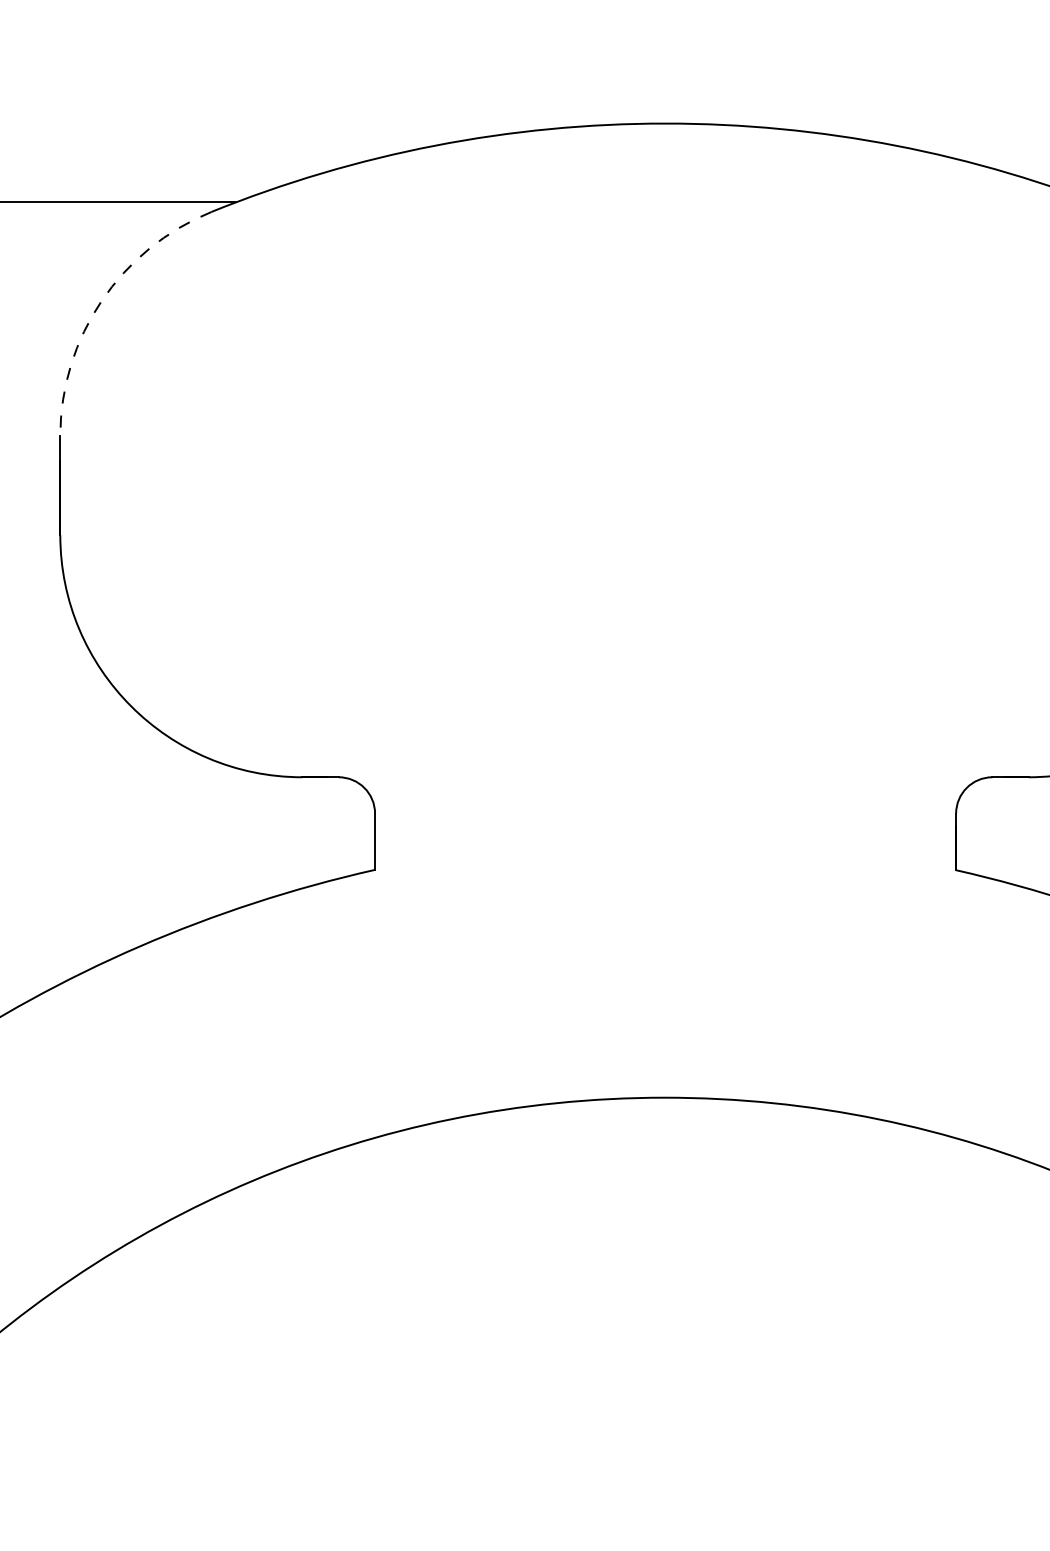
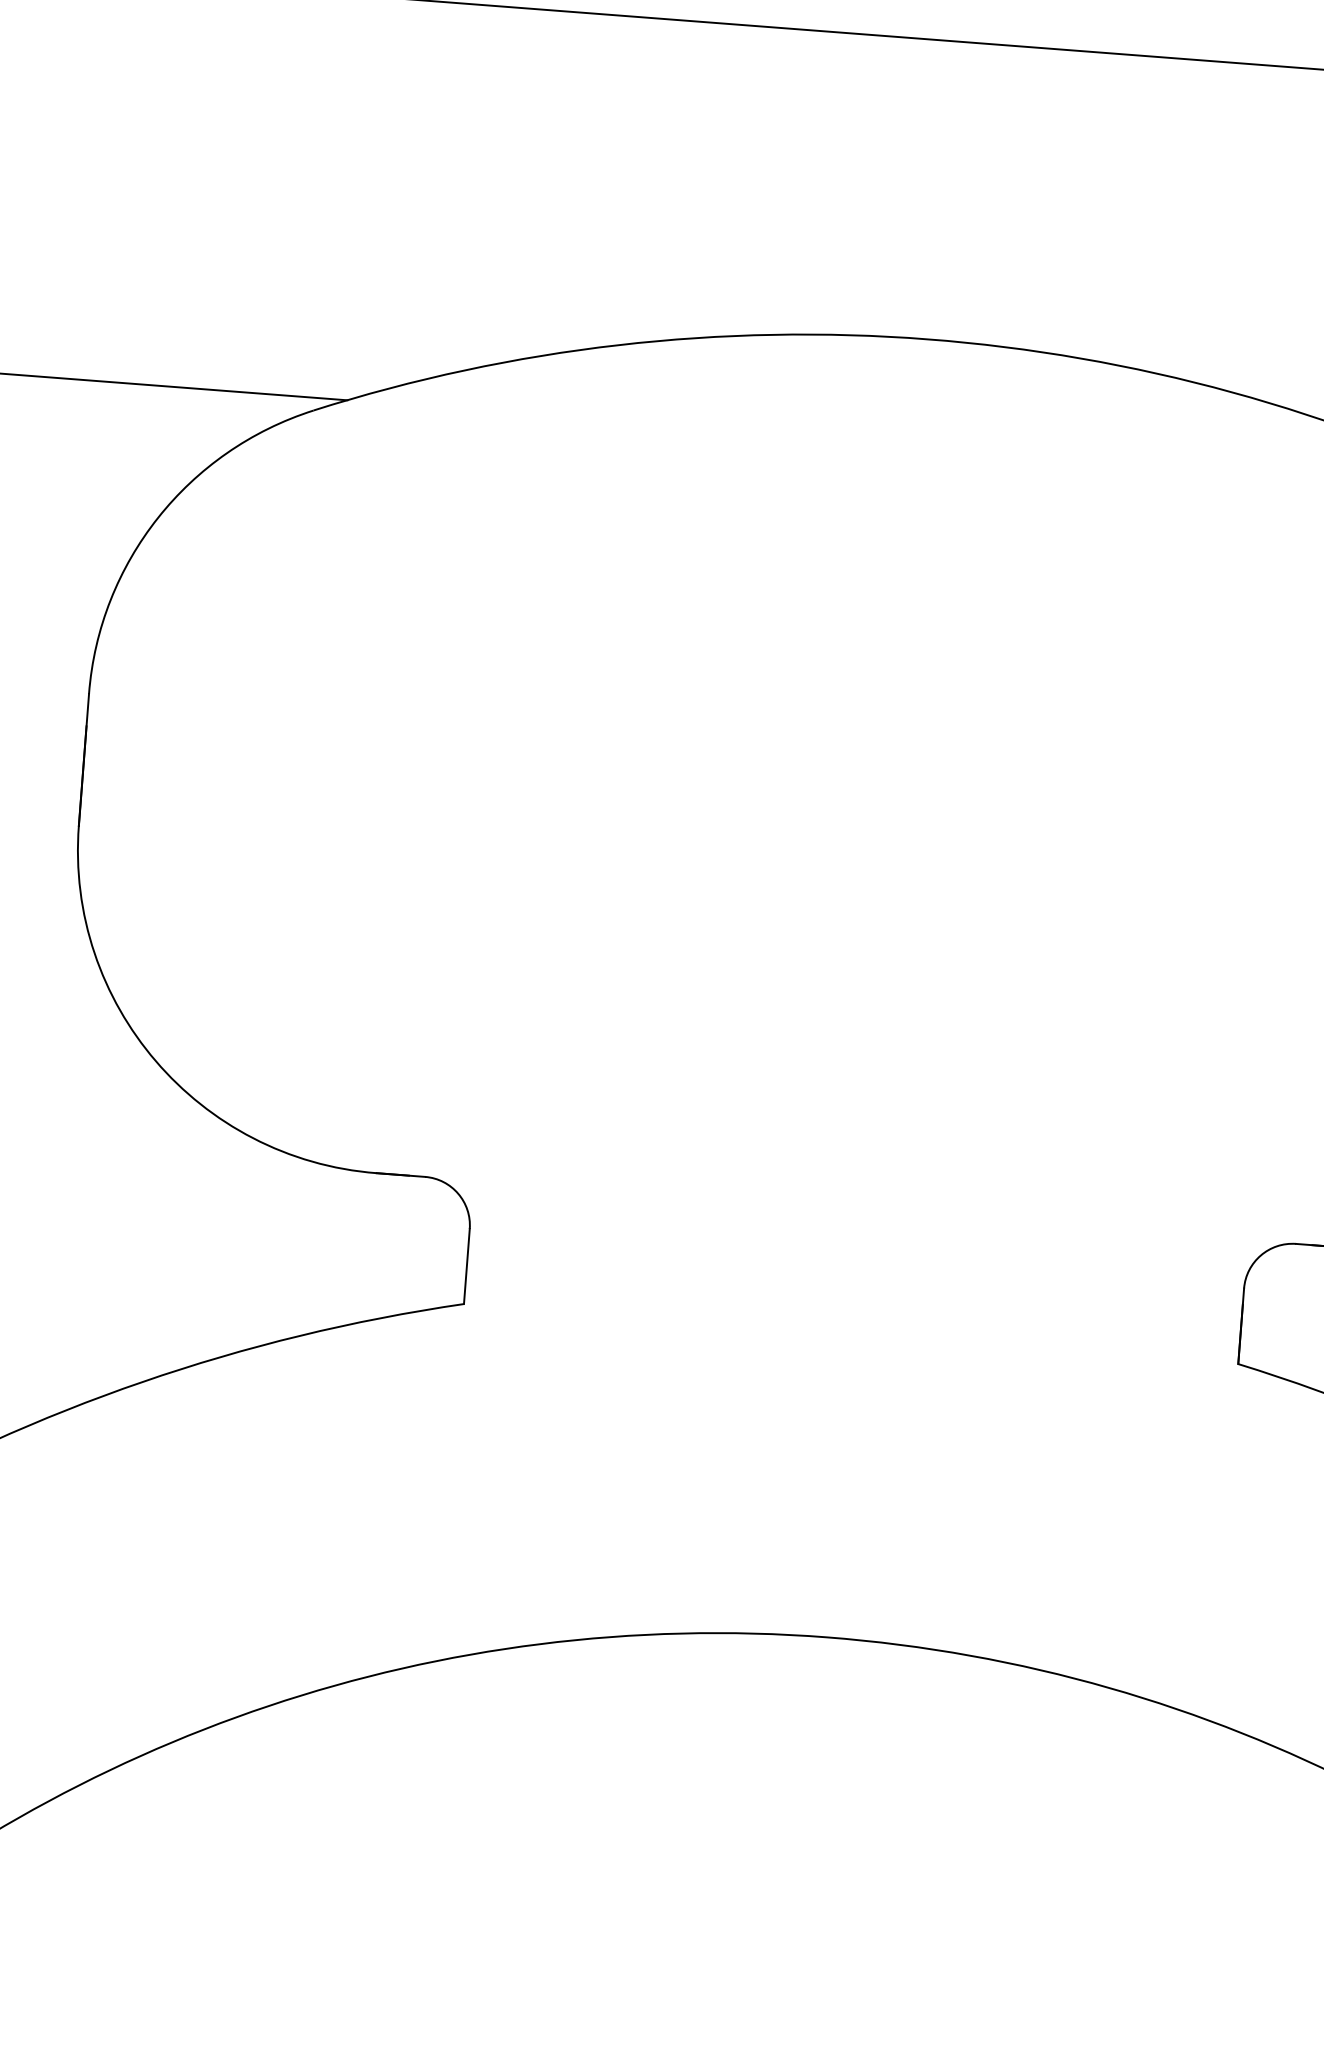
arc: (101, 301) -> (157, 518), dashed -> solid

